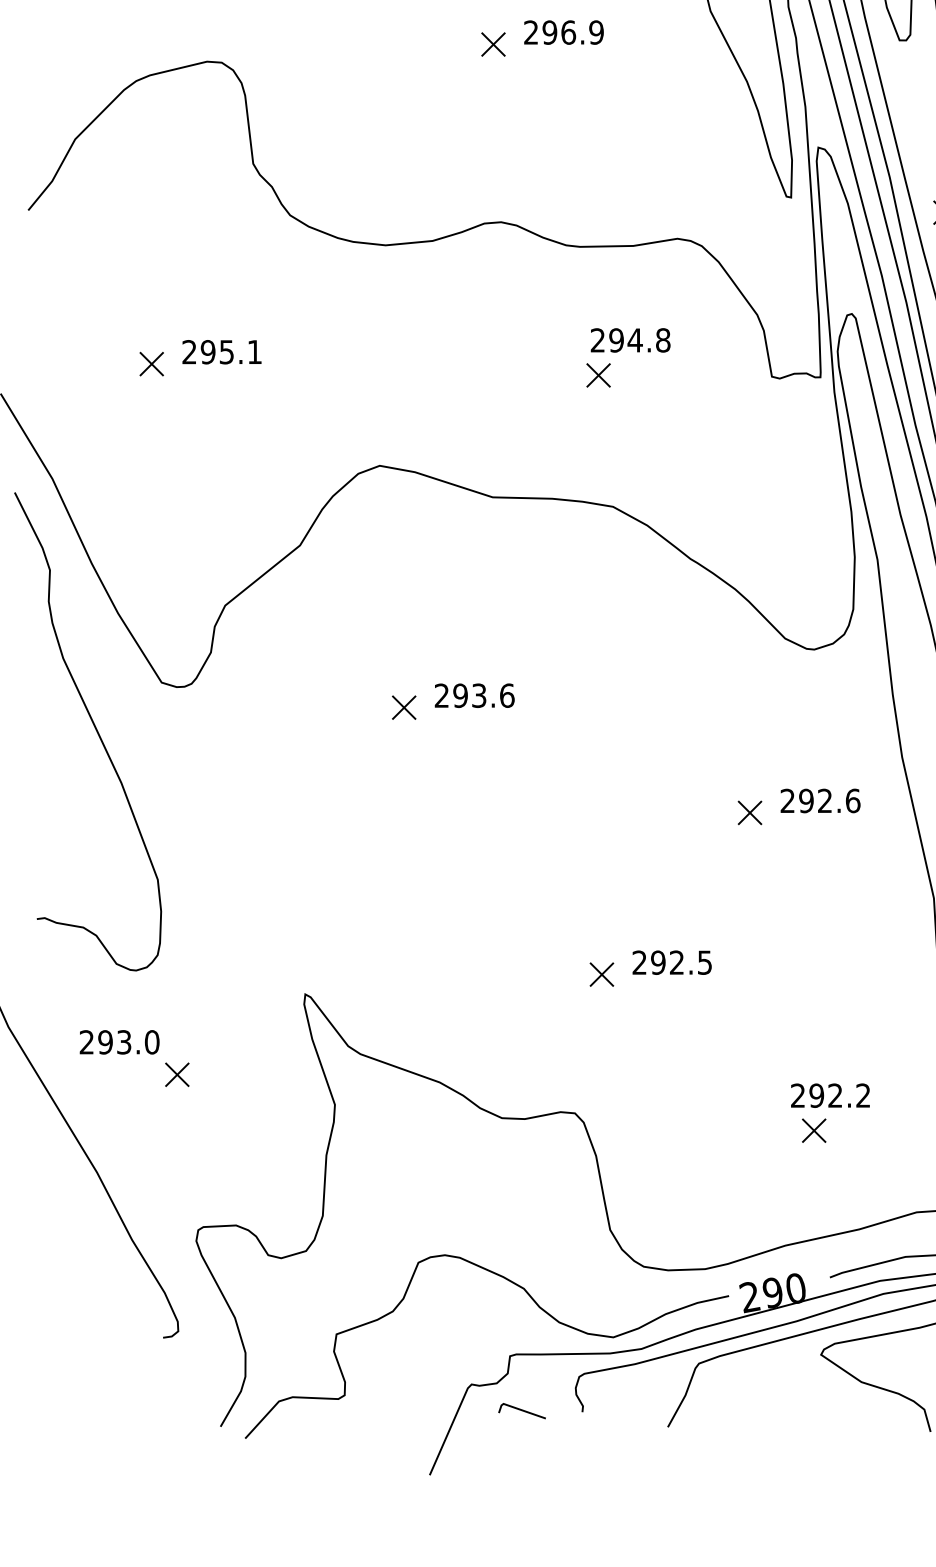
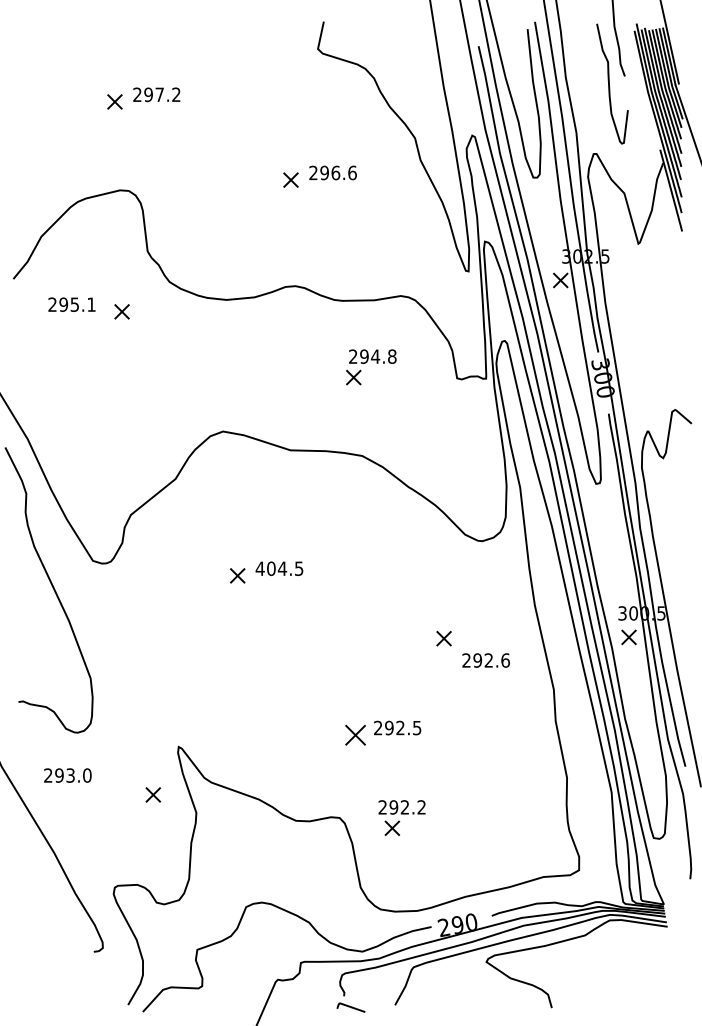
text: (596, 31) -> (352, 172), 296.9 -> 296.6
text: (221, 351) -> (71, 304), moved
part: (150, 363) -> (121, 311), moved
text: (474, 695) -> (279, 568), 293.6 -> 404.5
text: (819, 800) -> (485, 660), moved
part: (601, 973) -> (355, 734), size x1.4
part: (175, 1074) -> (152, 794), moved
part: (829, 1112) -> (401, 817), moved
line: (521, 1410) -> (350, 1007), moved

